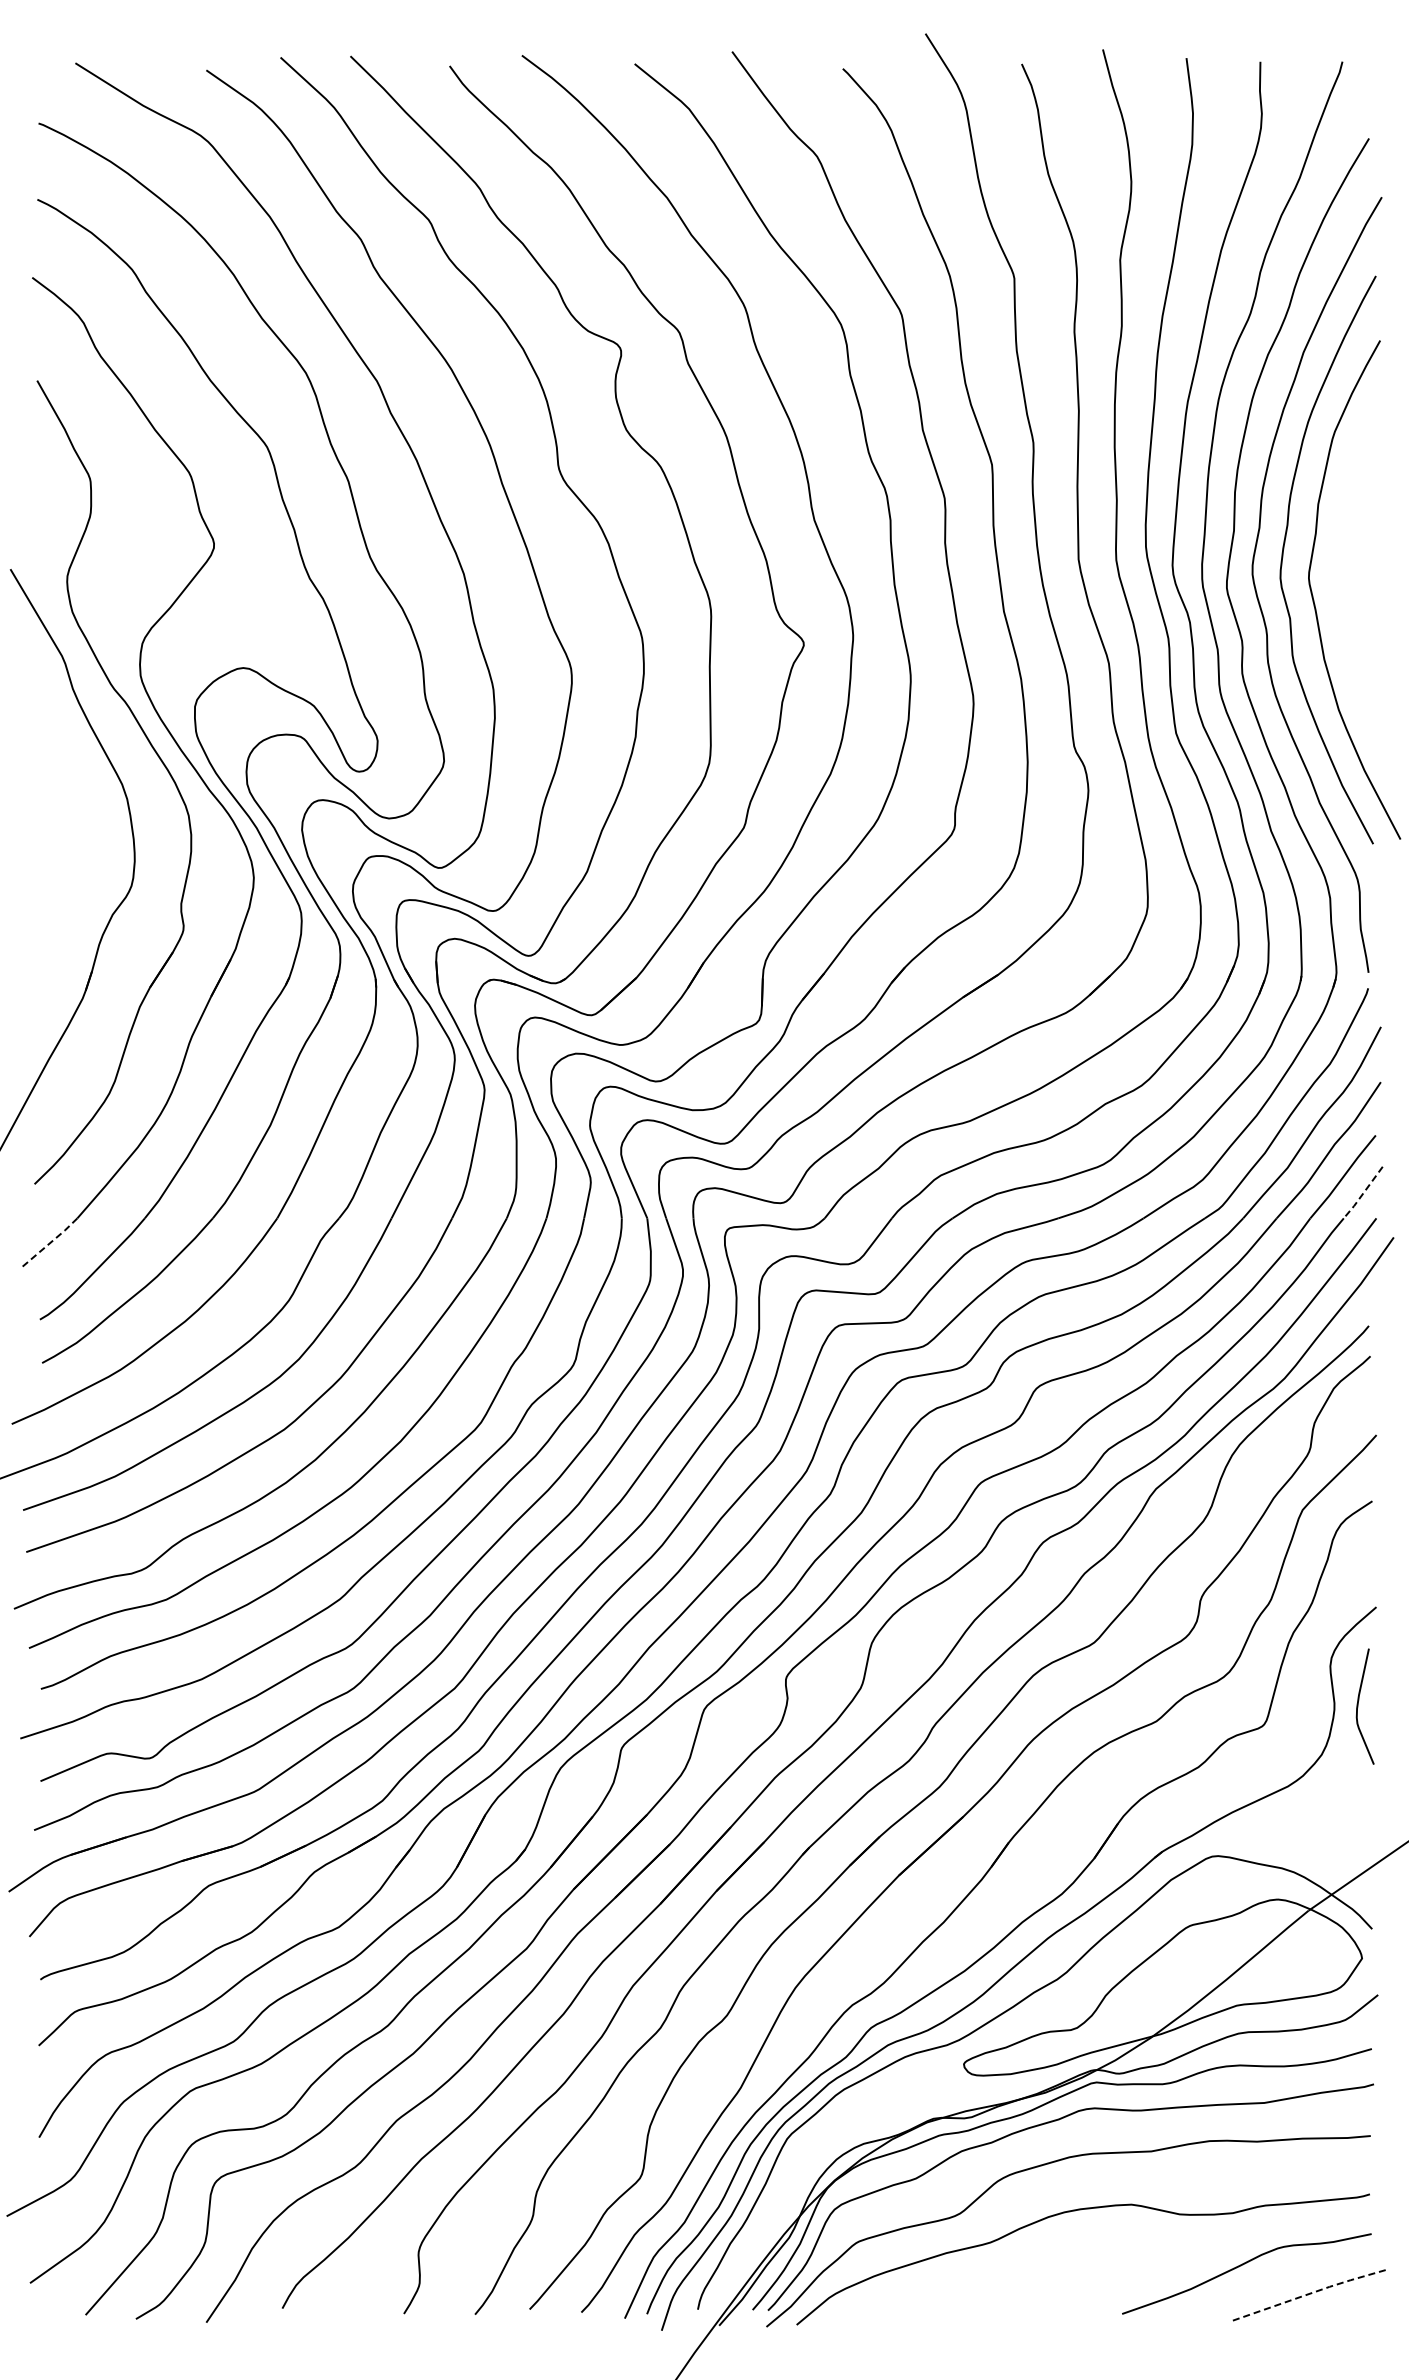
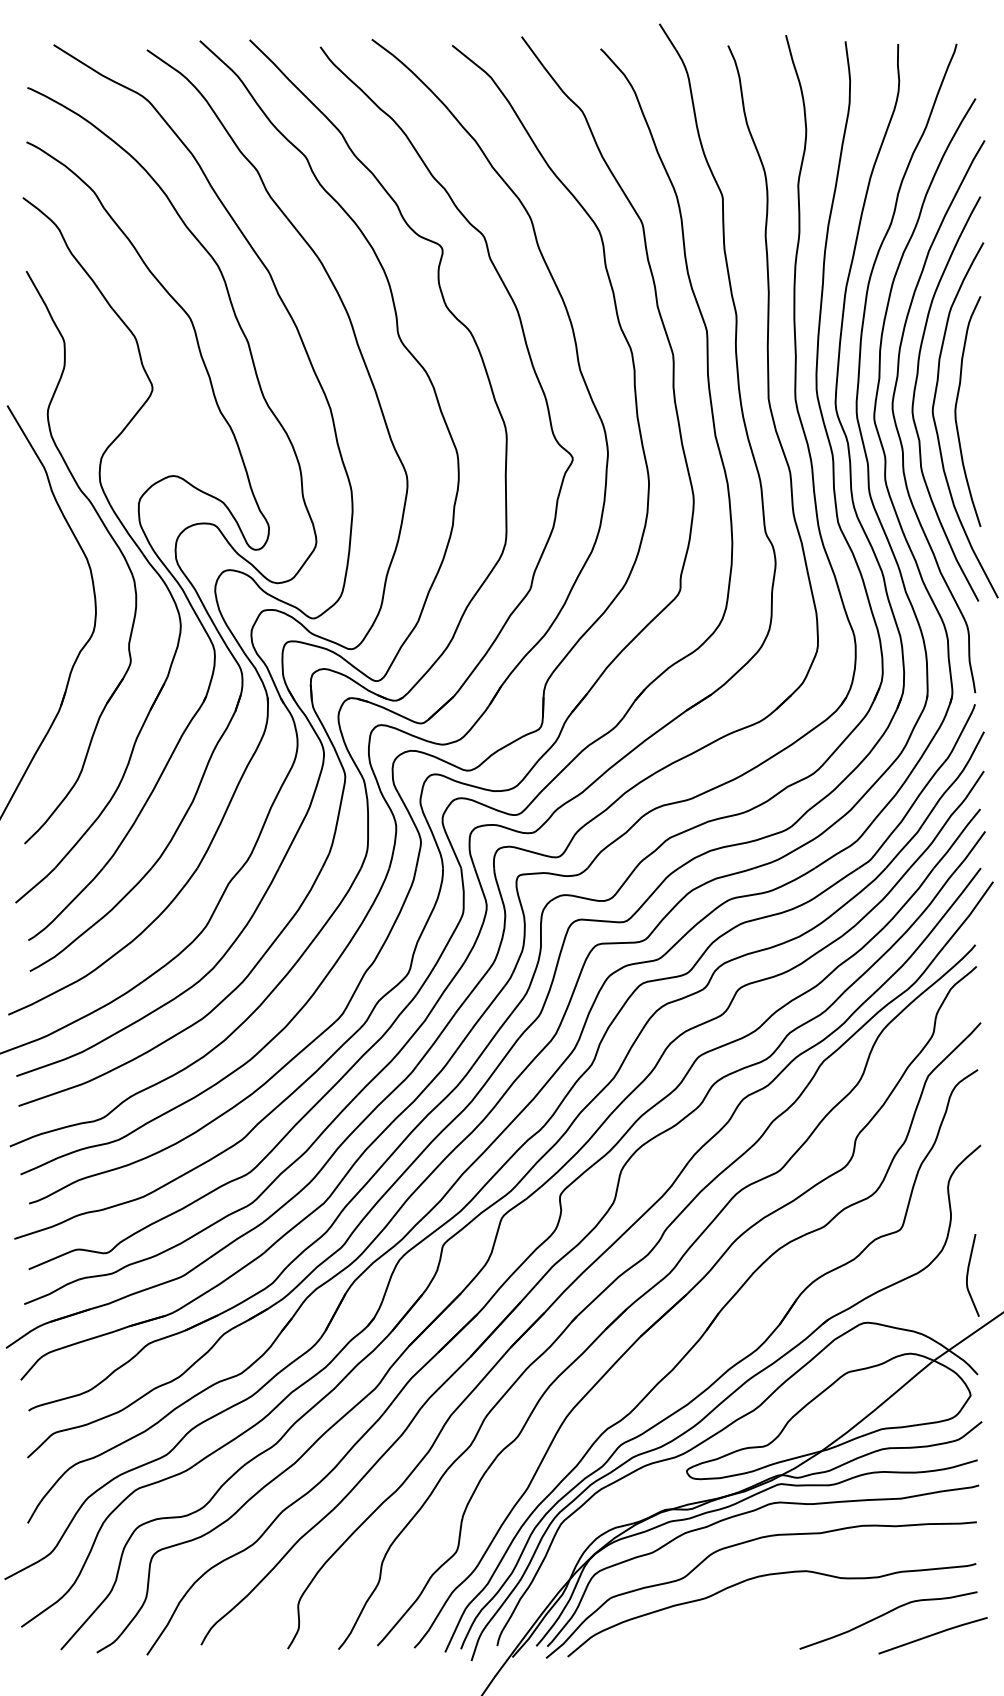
curve: (1341, 577) -> (955, 411), added
line: (1362, 1194) -> (970, 851), dashed -> solid
line: (50, 1242) -> (35, 885), dashed -> solid
curve: (1358, 1706) -> (968, 1275), moved
line: (1310, 2293) -> (933, 1634), dashed -> solid

